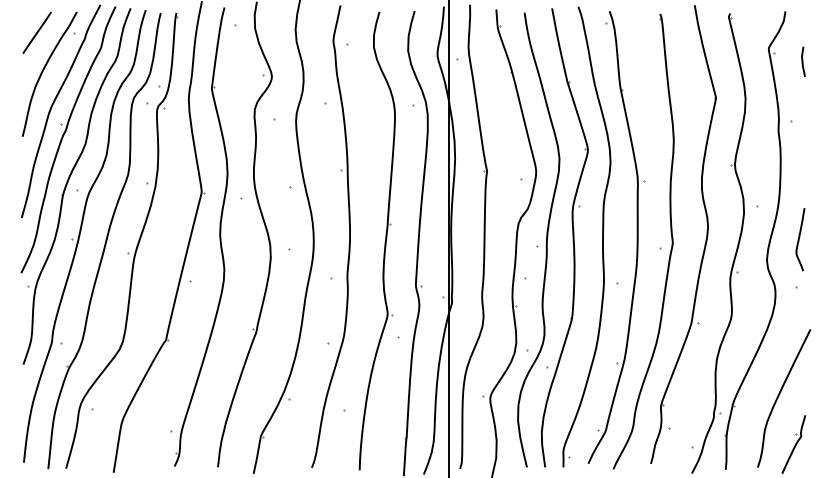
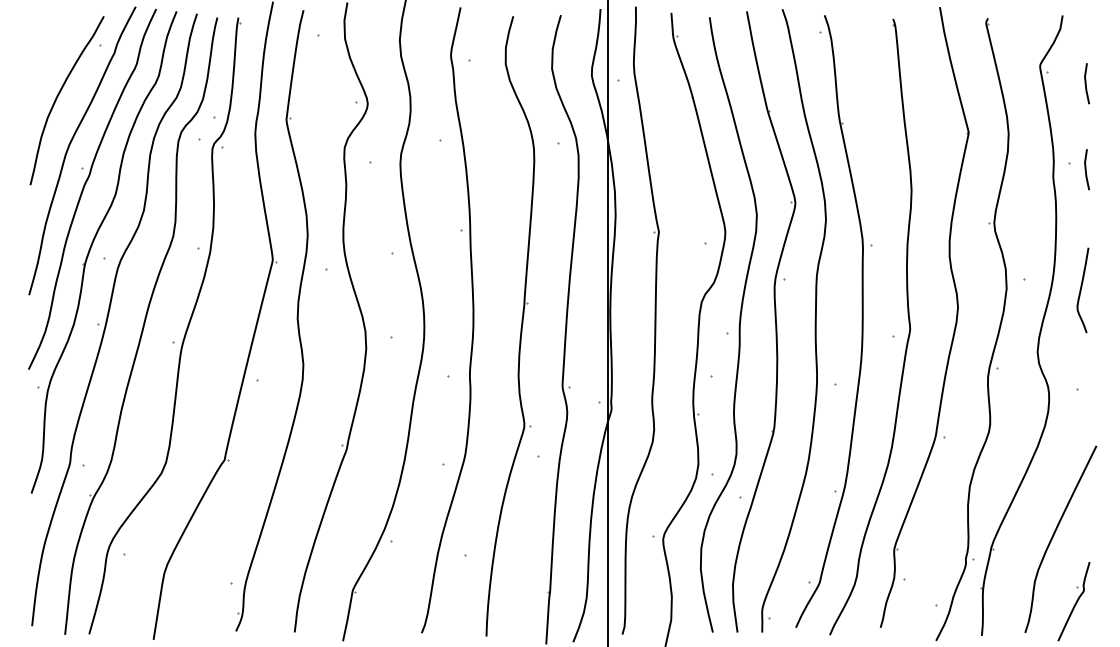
line: (36, 32) -> (49, 44), removed
line: (803, 125) -> (1086, 169), added
curve: (799, 239) -> (1081, 290), moved

